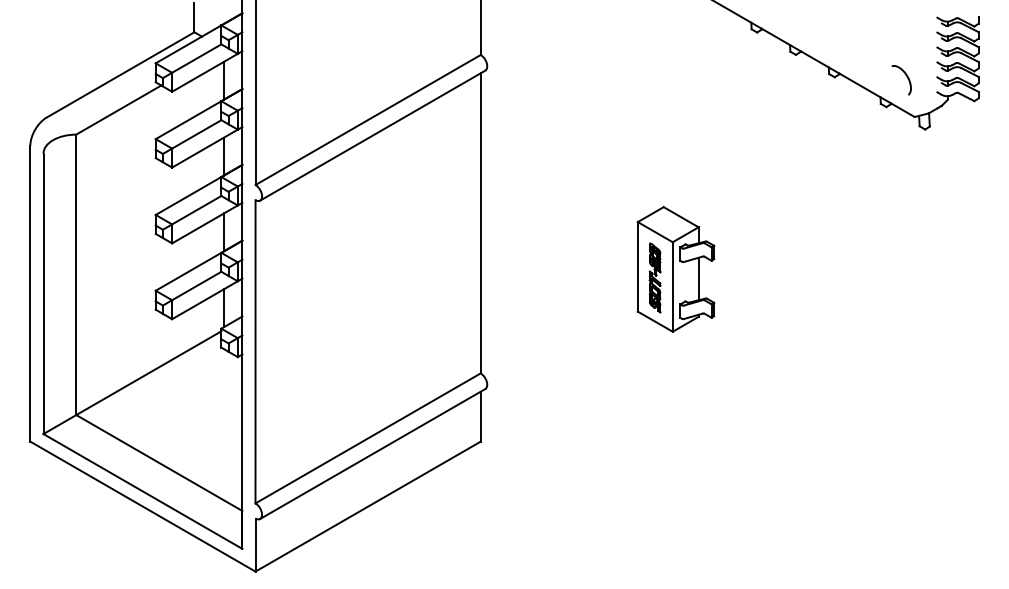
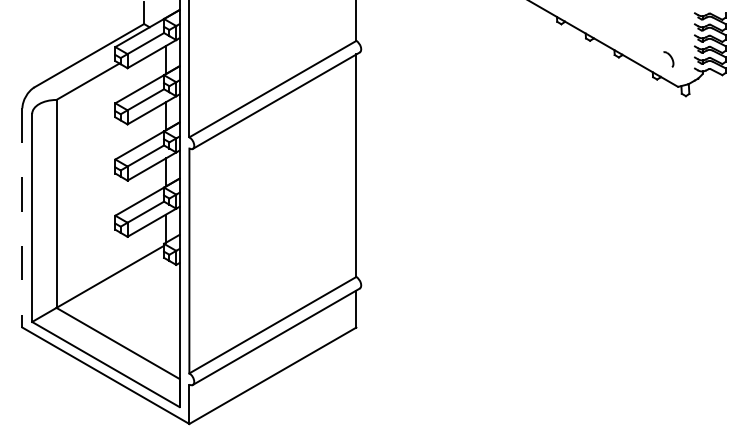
part: (901, 80) -> (668, 59), size x0.7
part: (675, 268) -> (500, 199), removed
line: (30, 293) -> (22, 217), solid -> dashed

